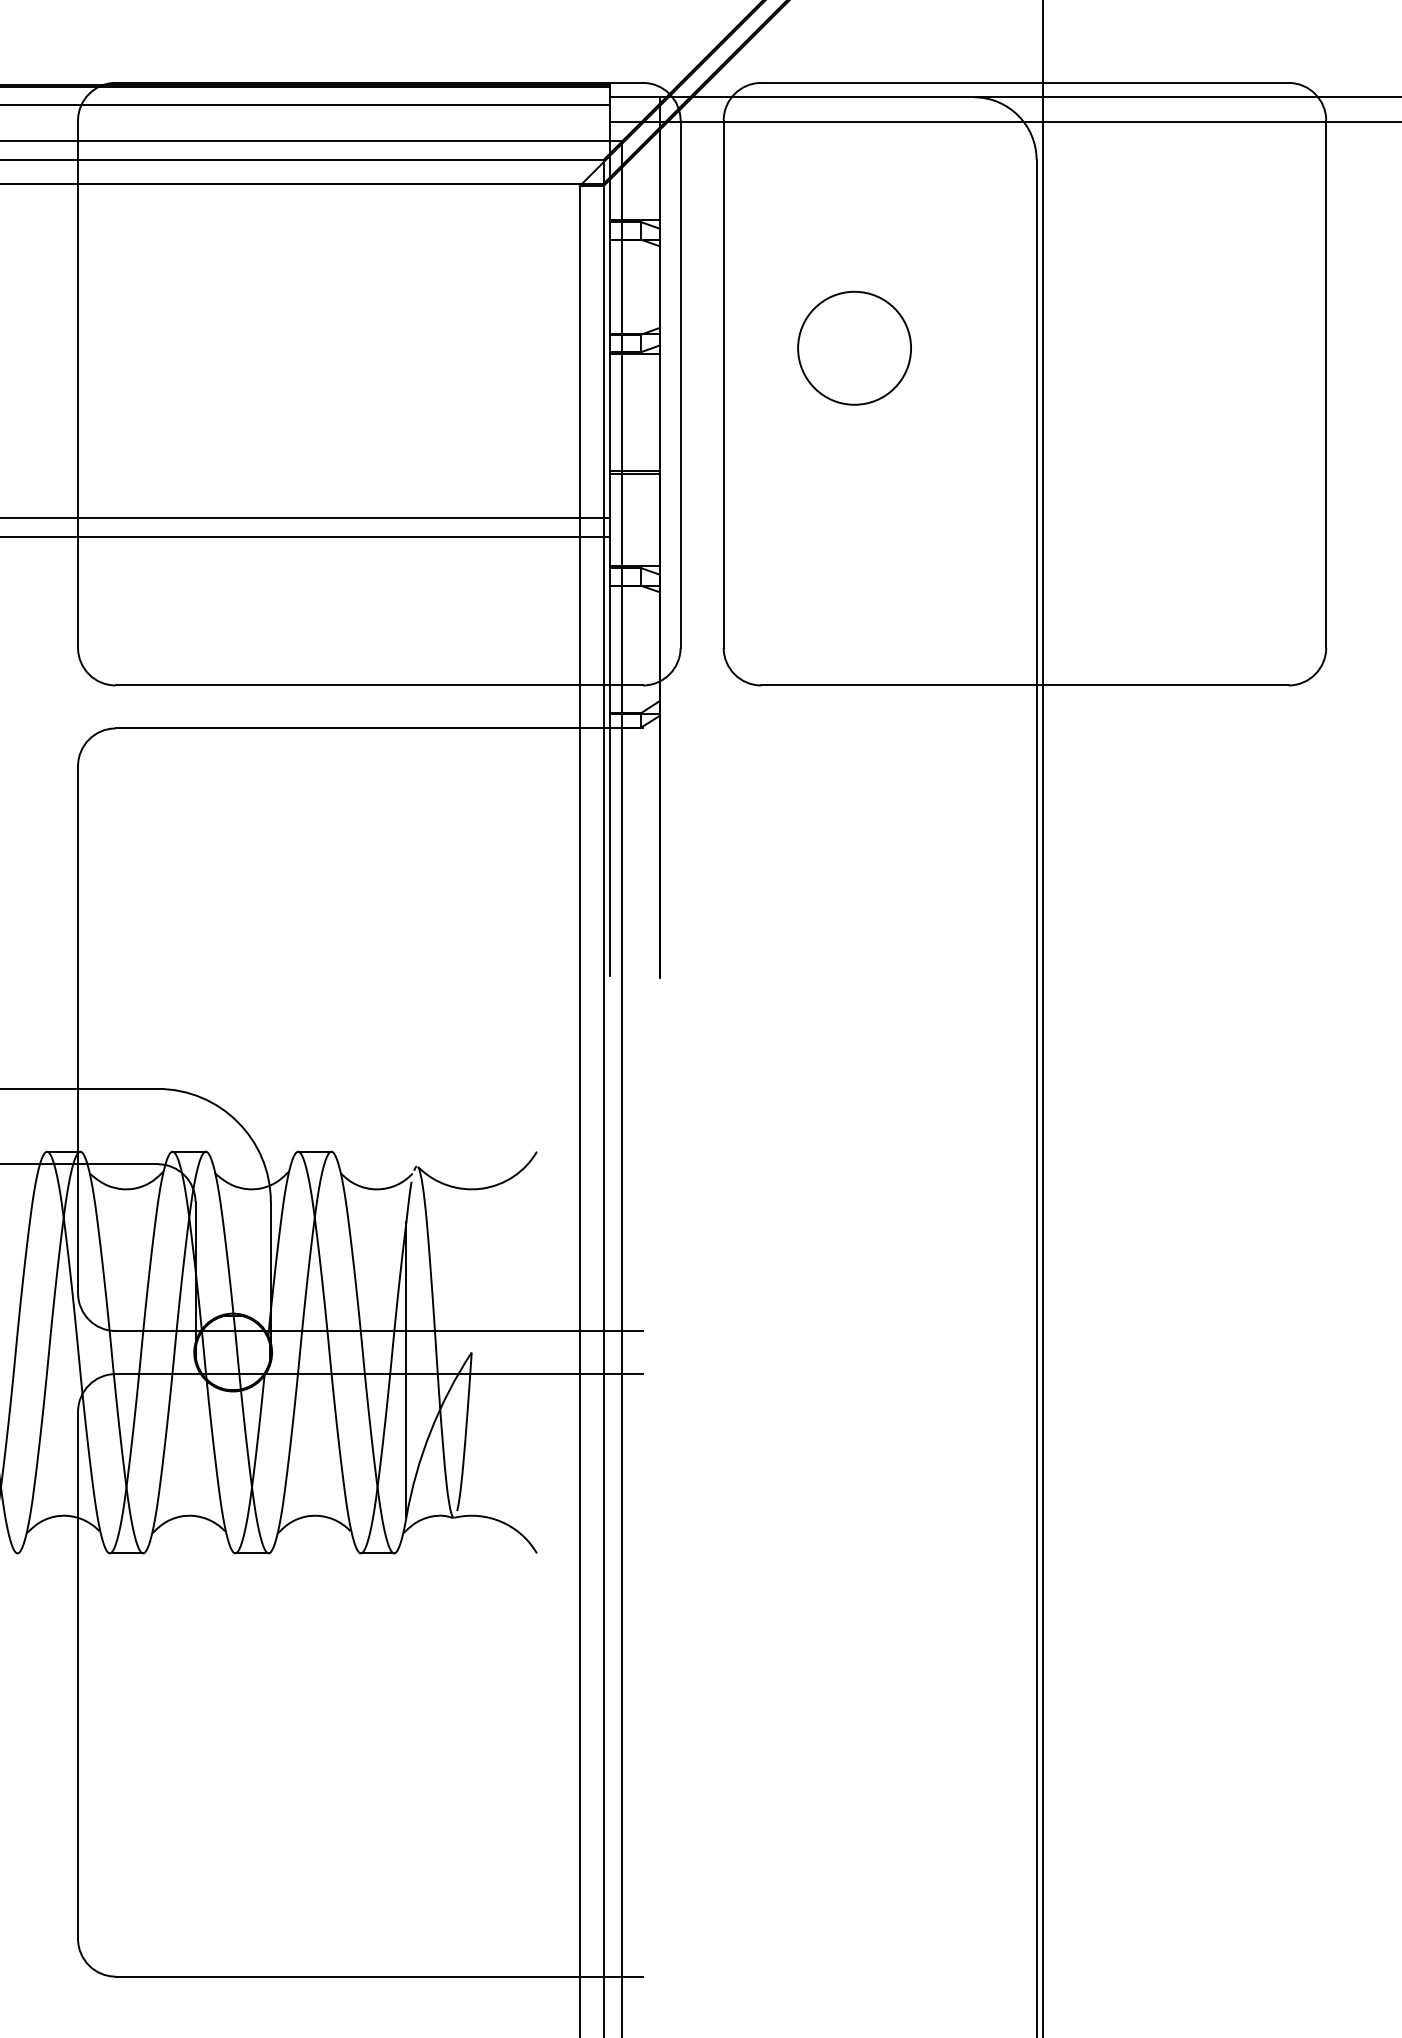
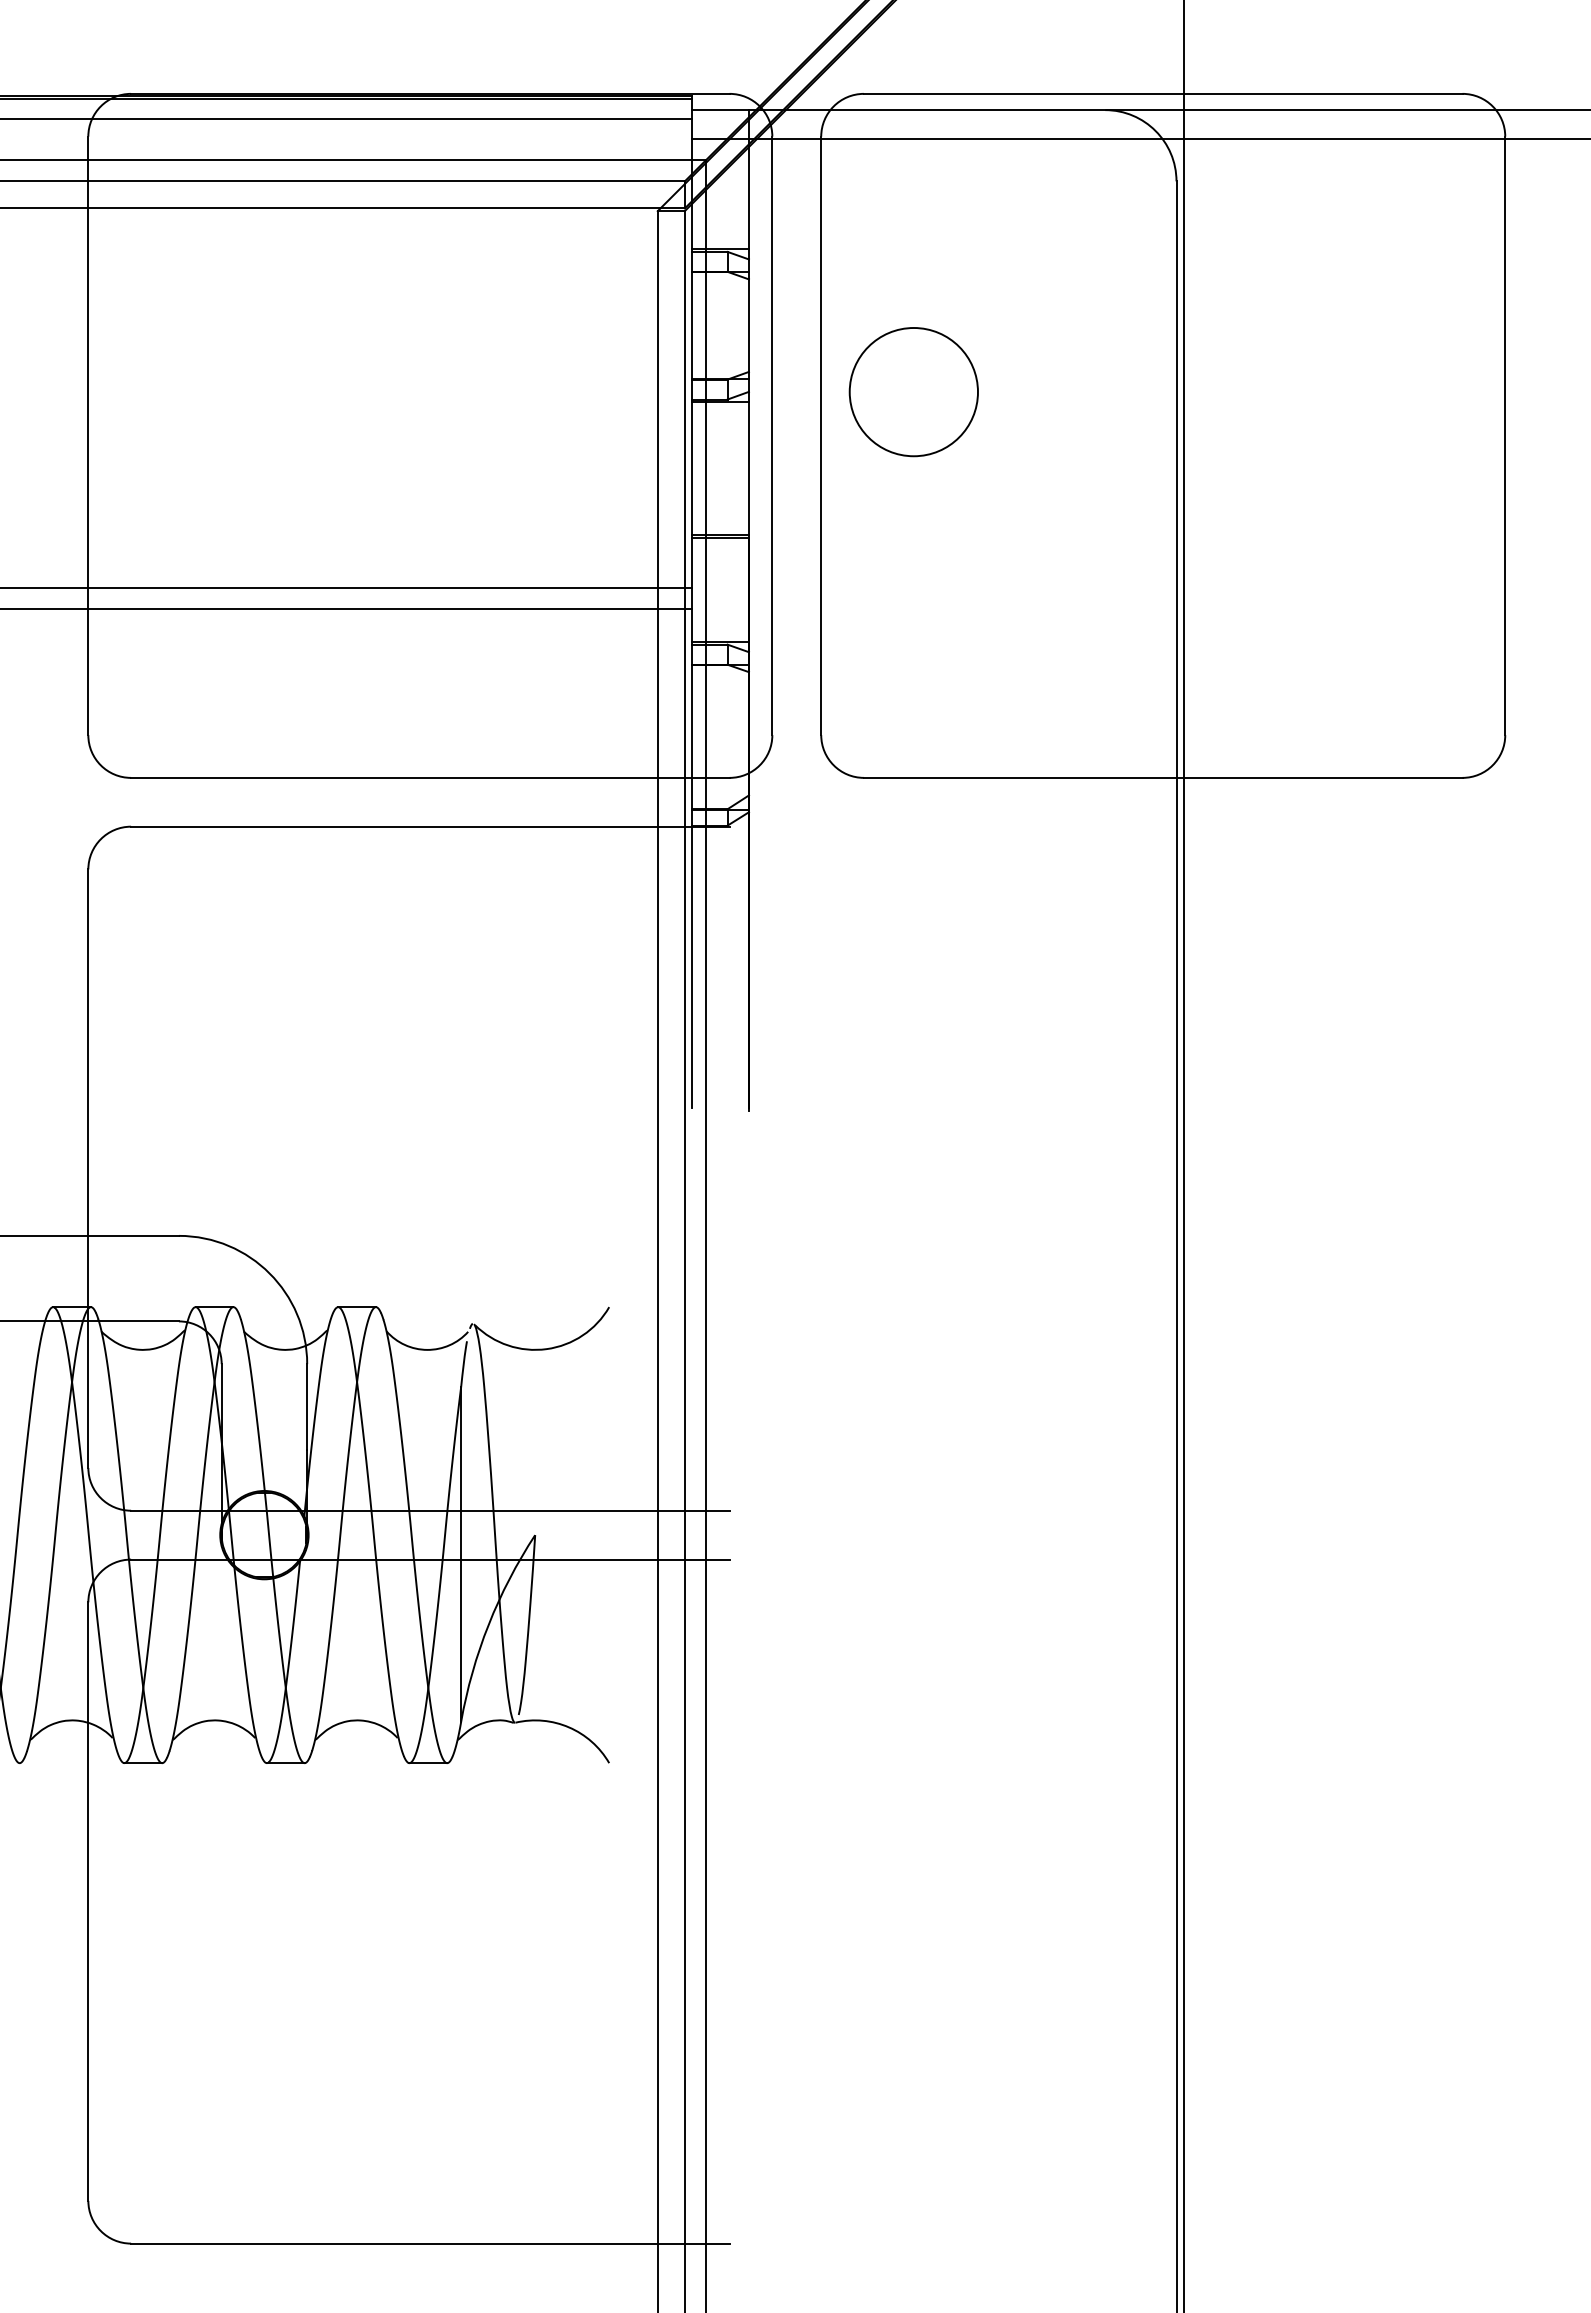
circle: (854, 348) -> (913, 392), moved

